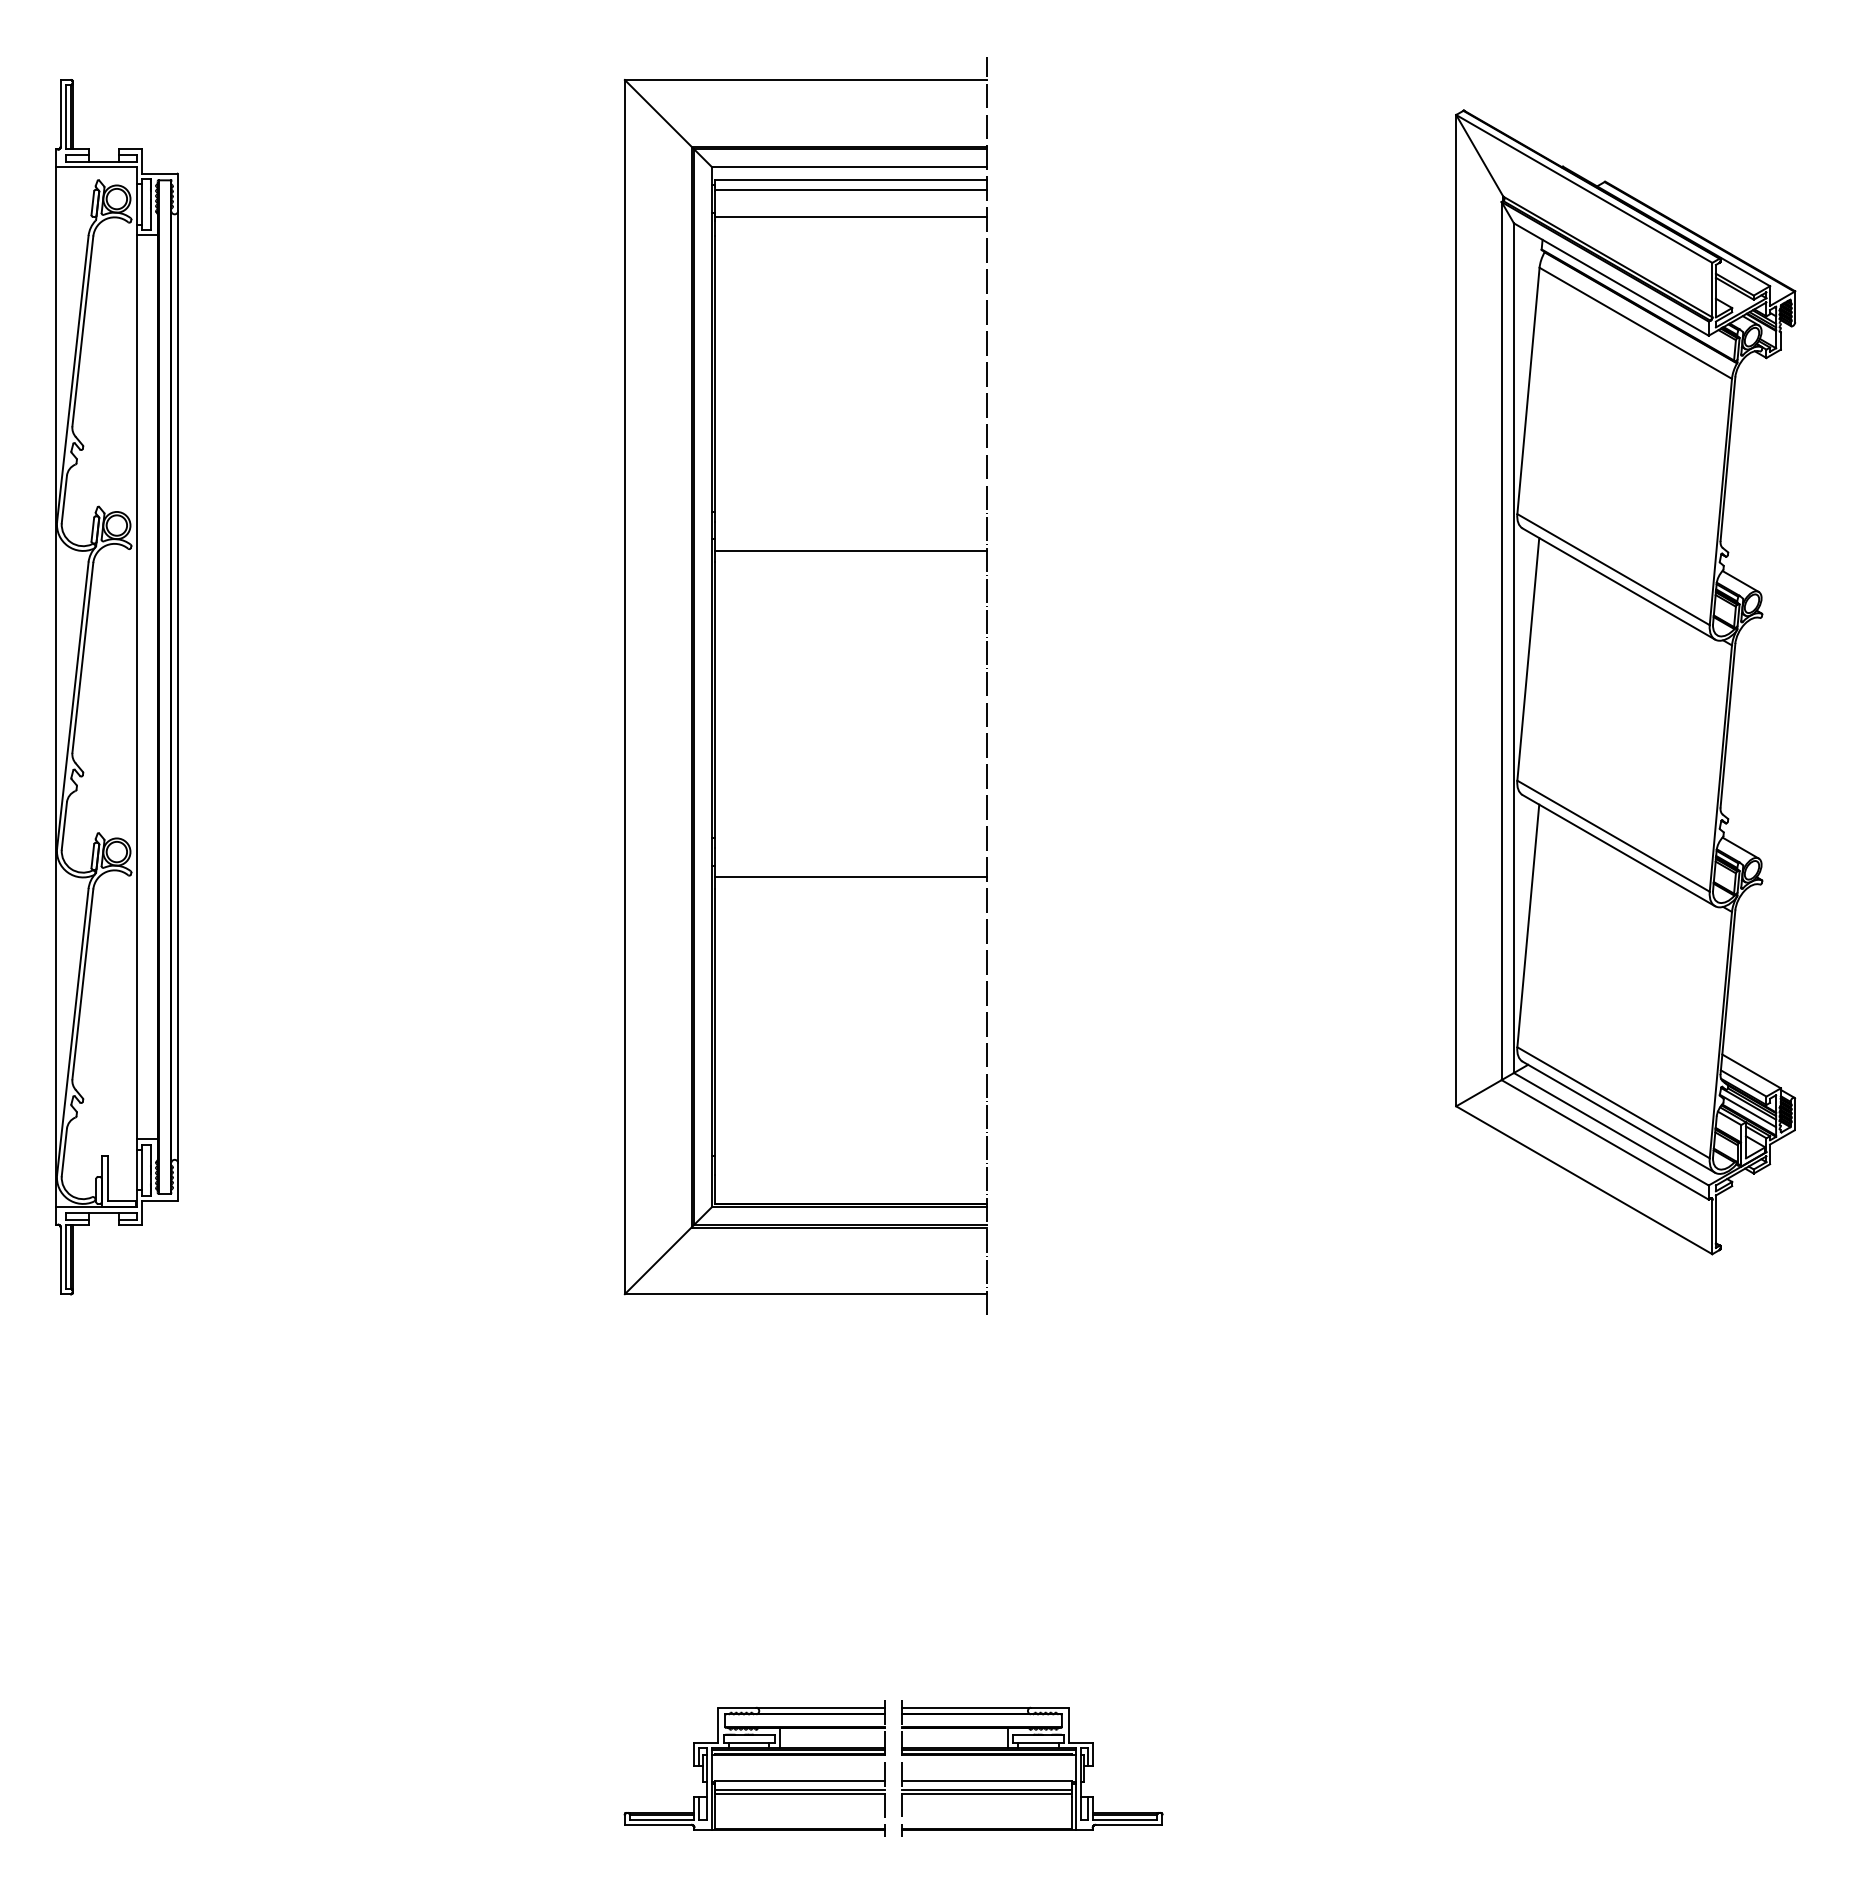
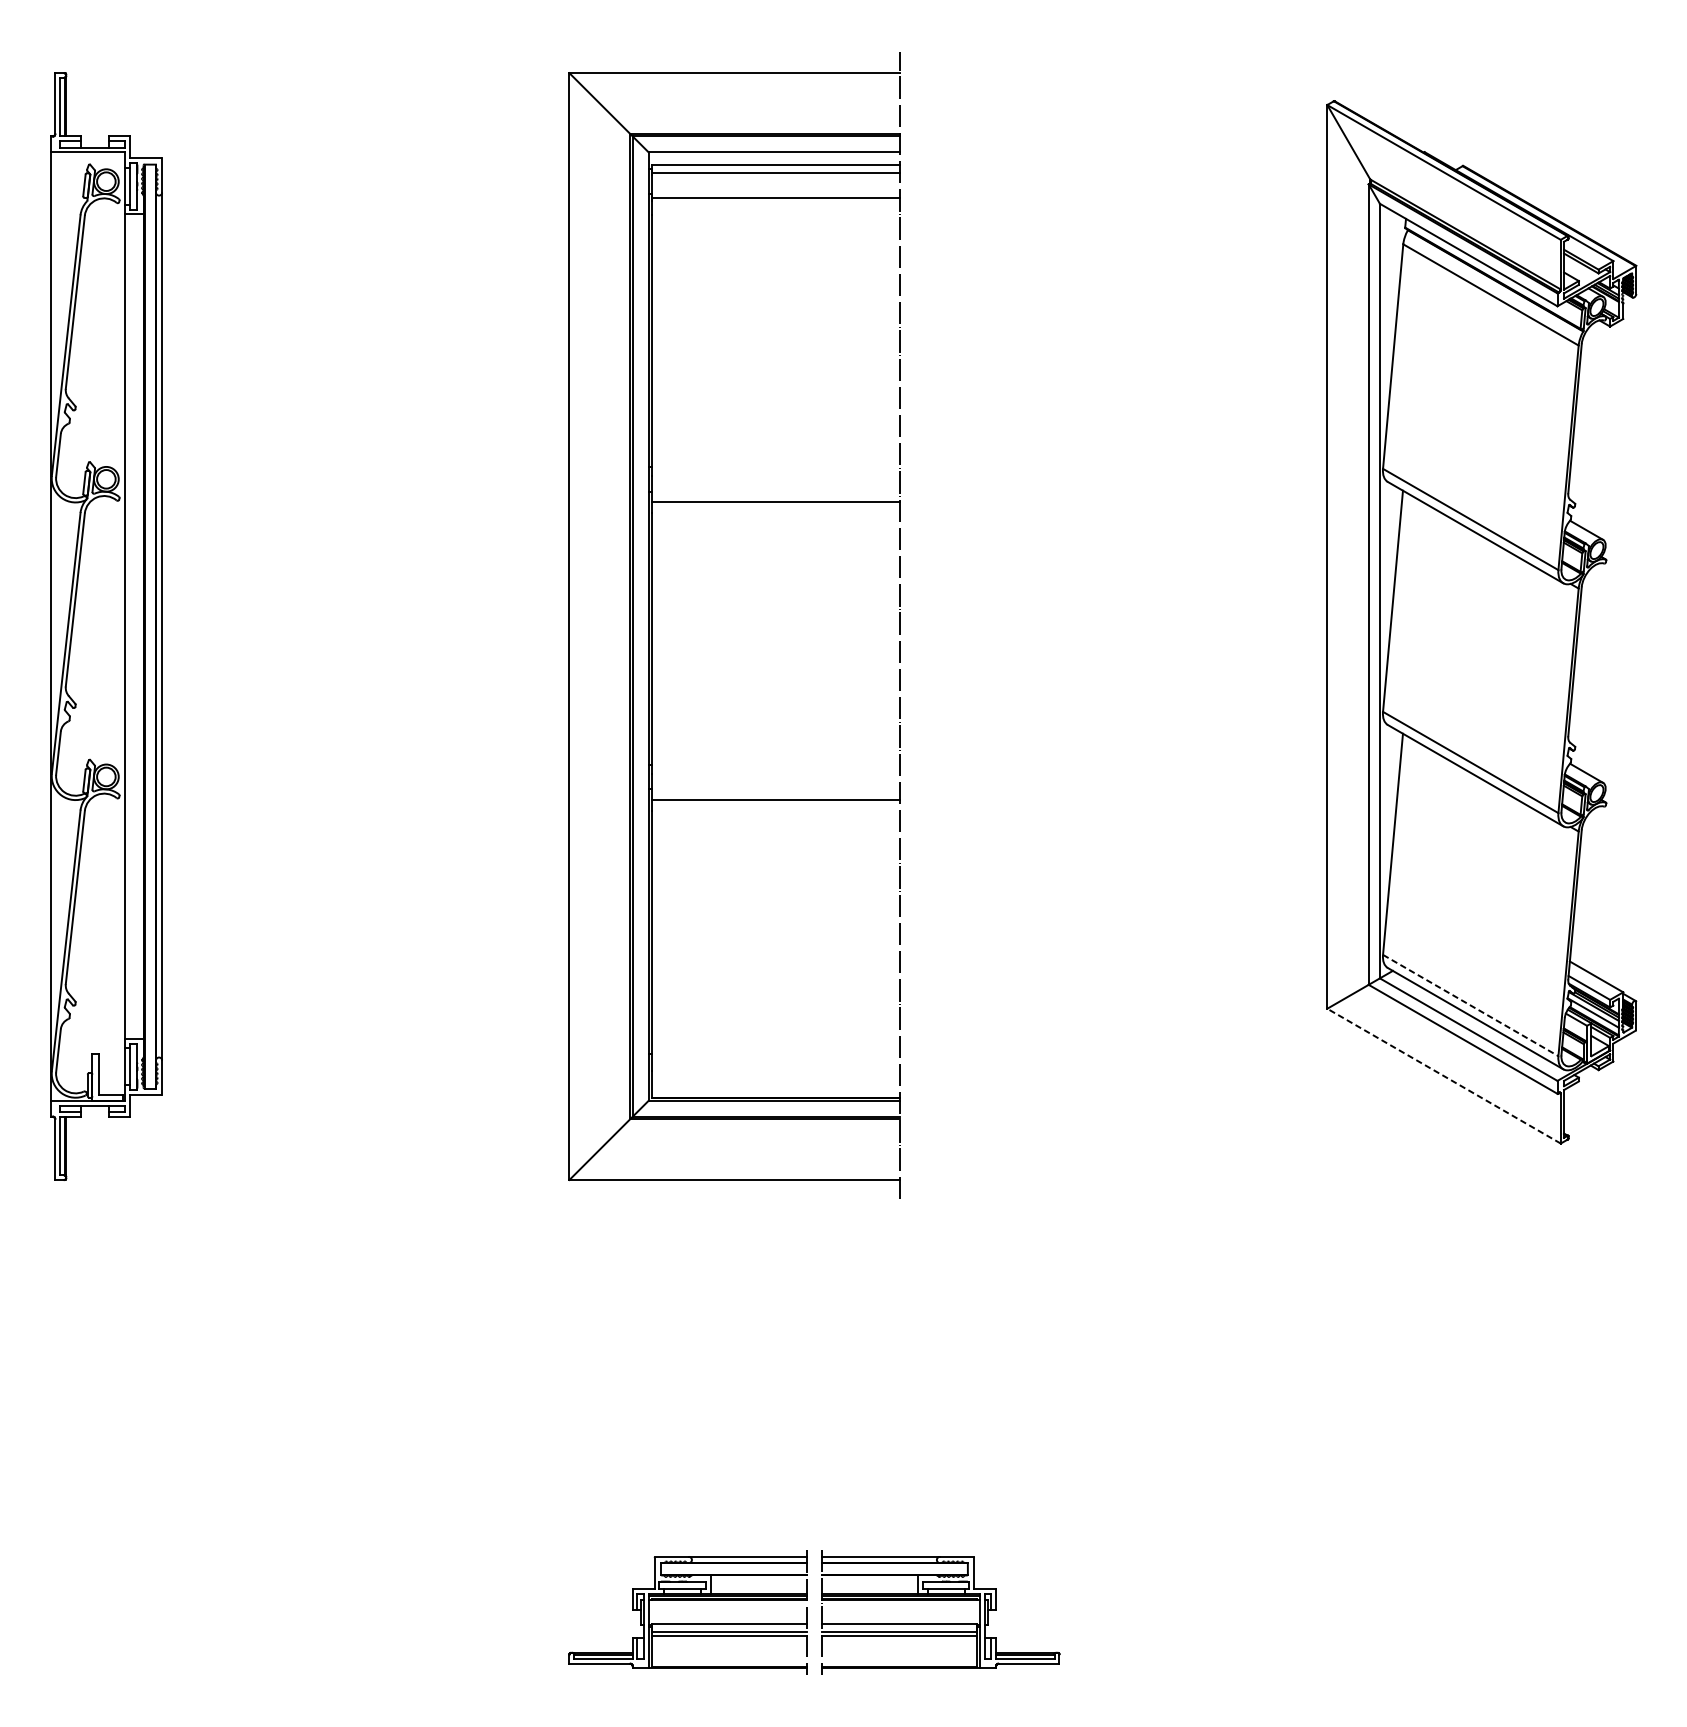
line: (1614, 1103) -> (1471, 1006), solid -> dashed
line: (1584, 1180) -> (1444, 1076), solid -> dashed

